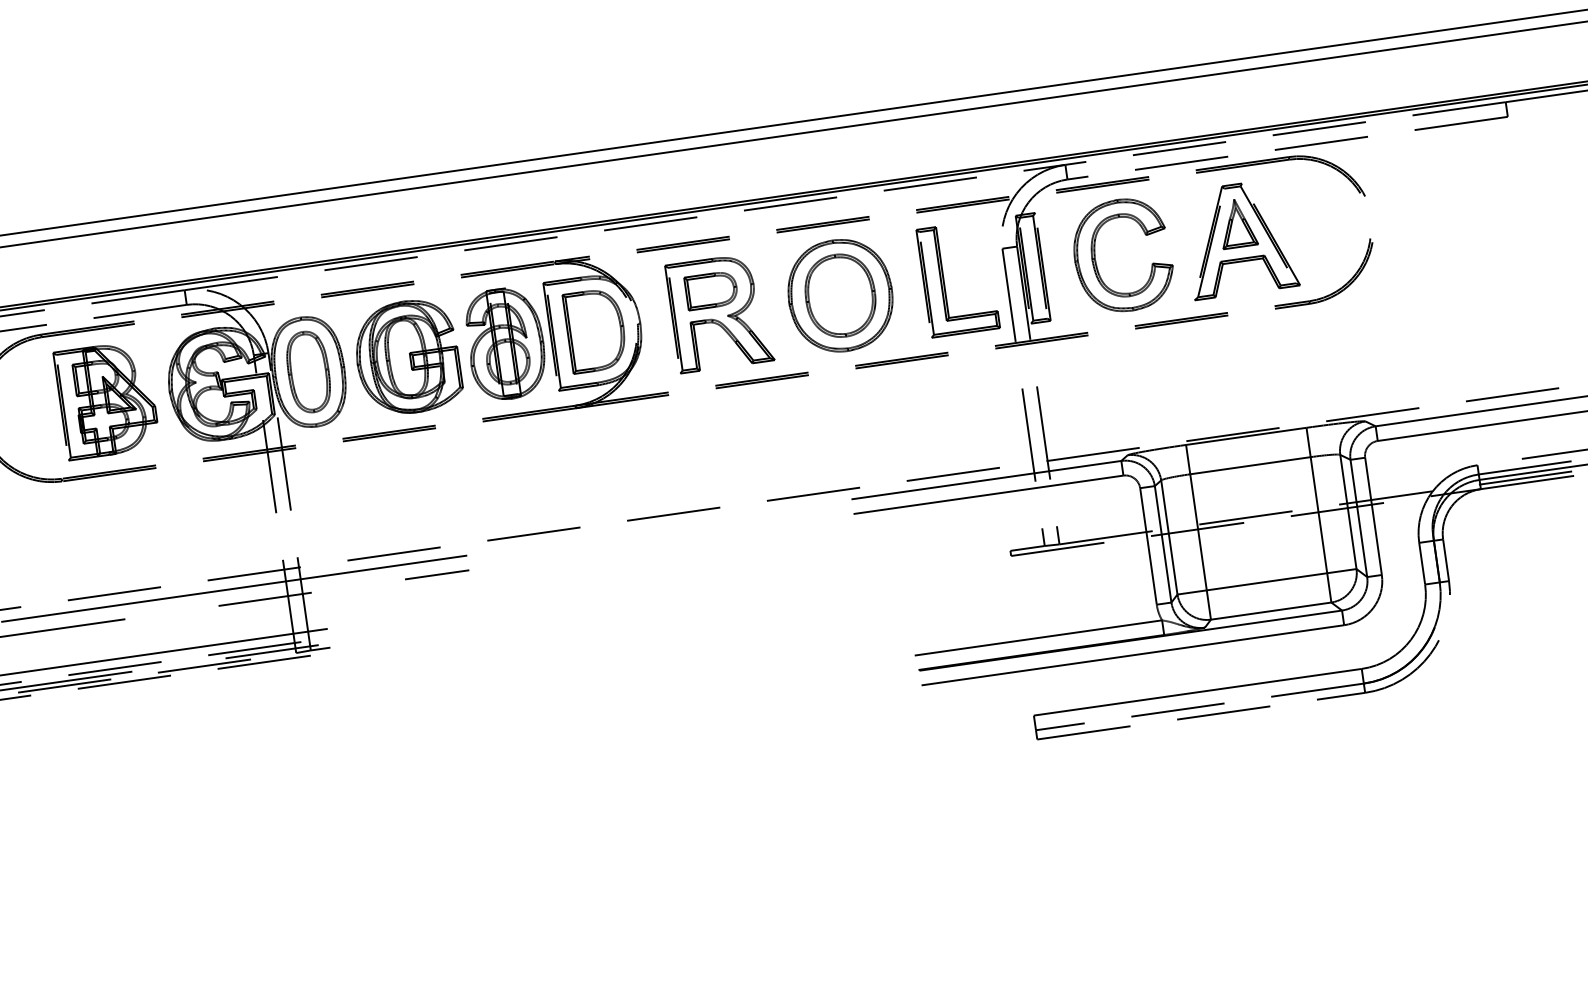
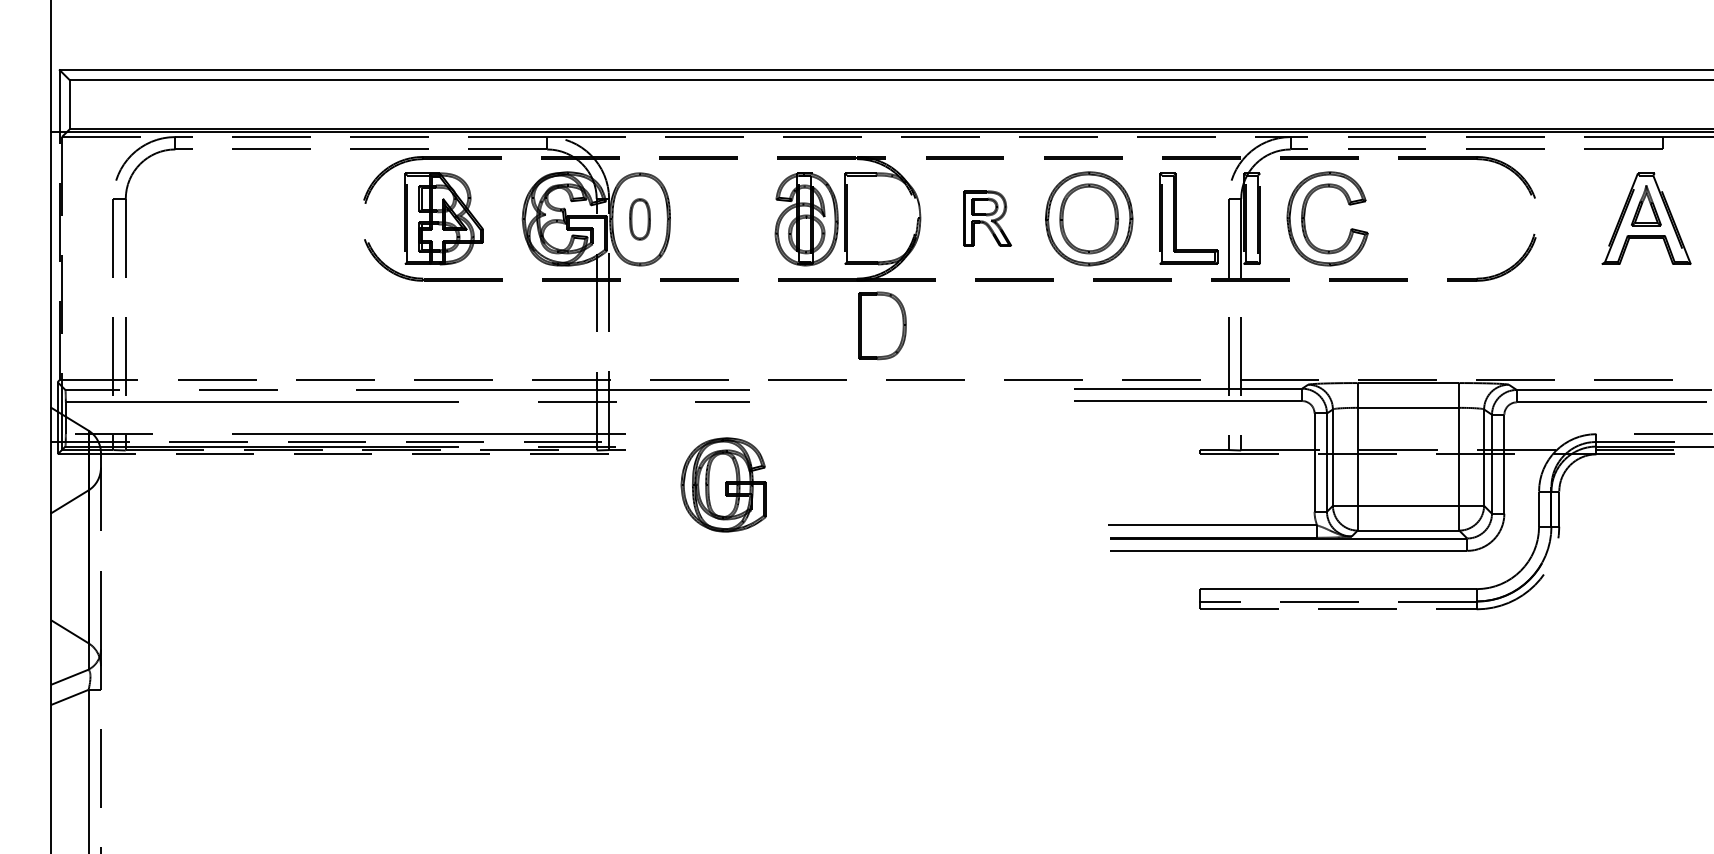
part: (1239, 238) -> (1646, 218), moved
part: (719, 312) -> (987, 218), size x0.6
part: (595, 330) -> (882, 325), moved
part: (407, 356) -> (723, 484), moved
part: (307, 372) -> (639, 219), size x0.6
part: (106, 399) -> (443, 218), moved

